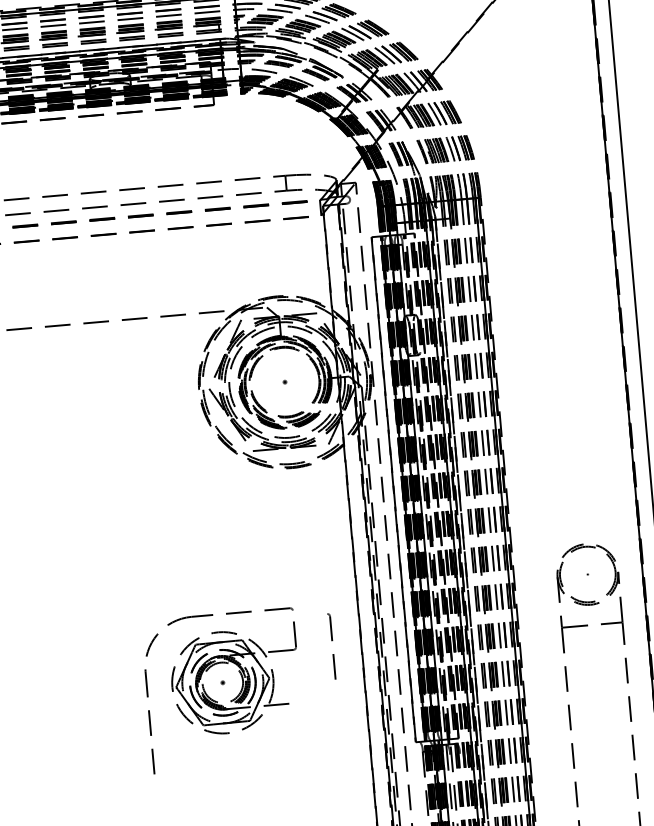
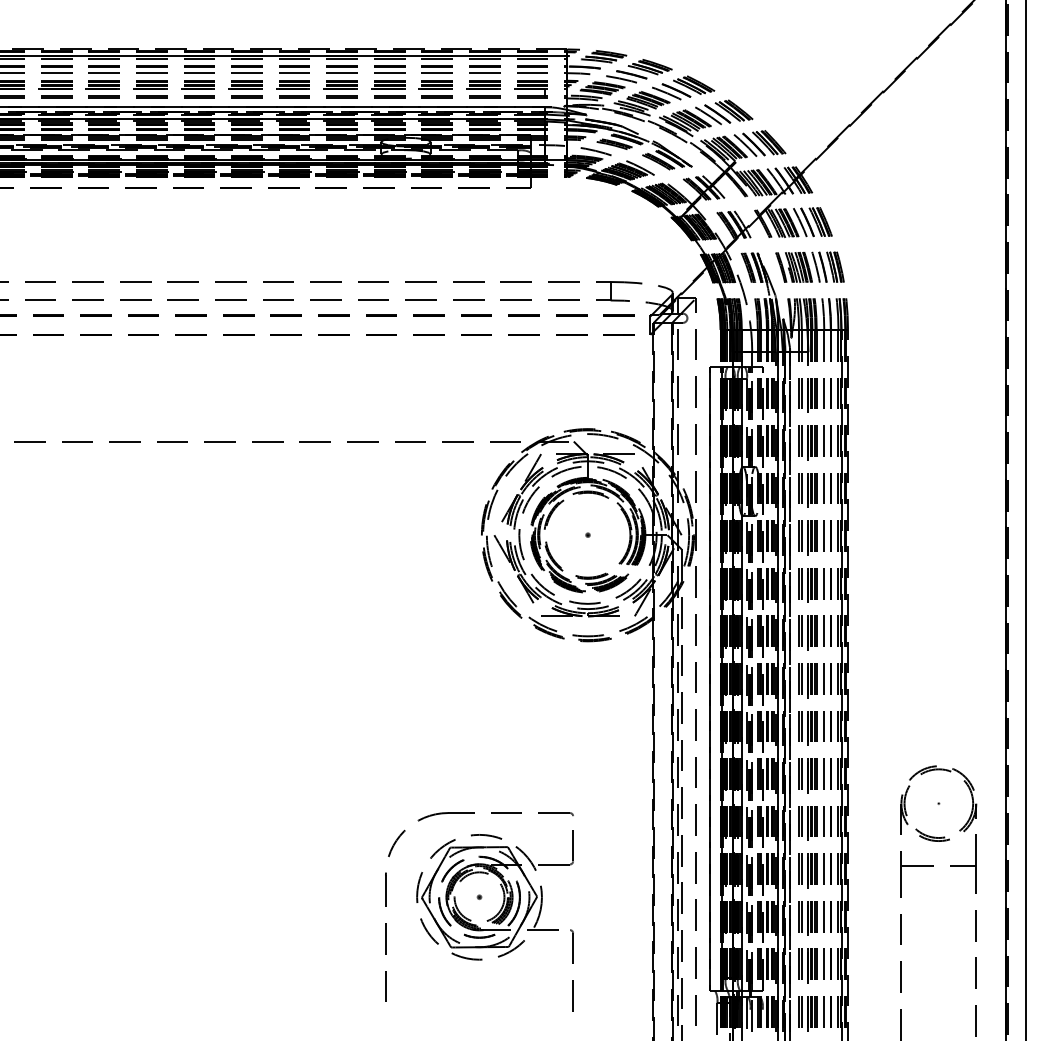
part: (331, 640) -> (572, 963), moved

